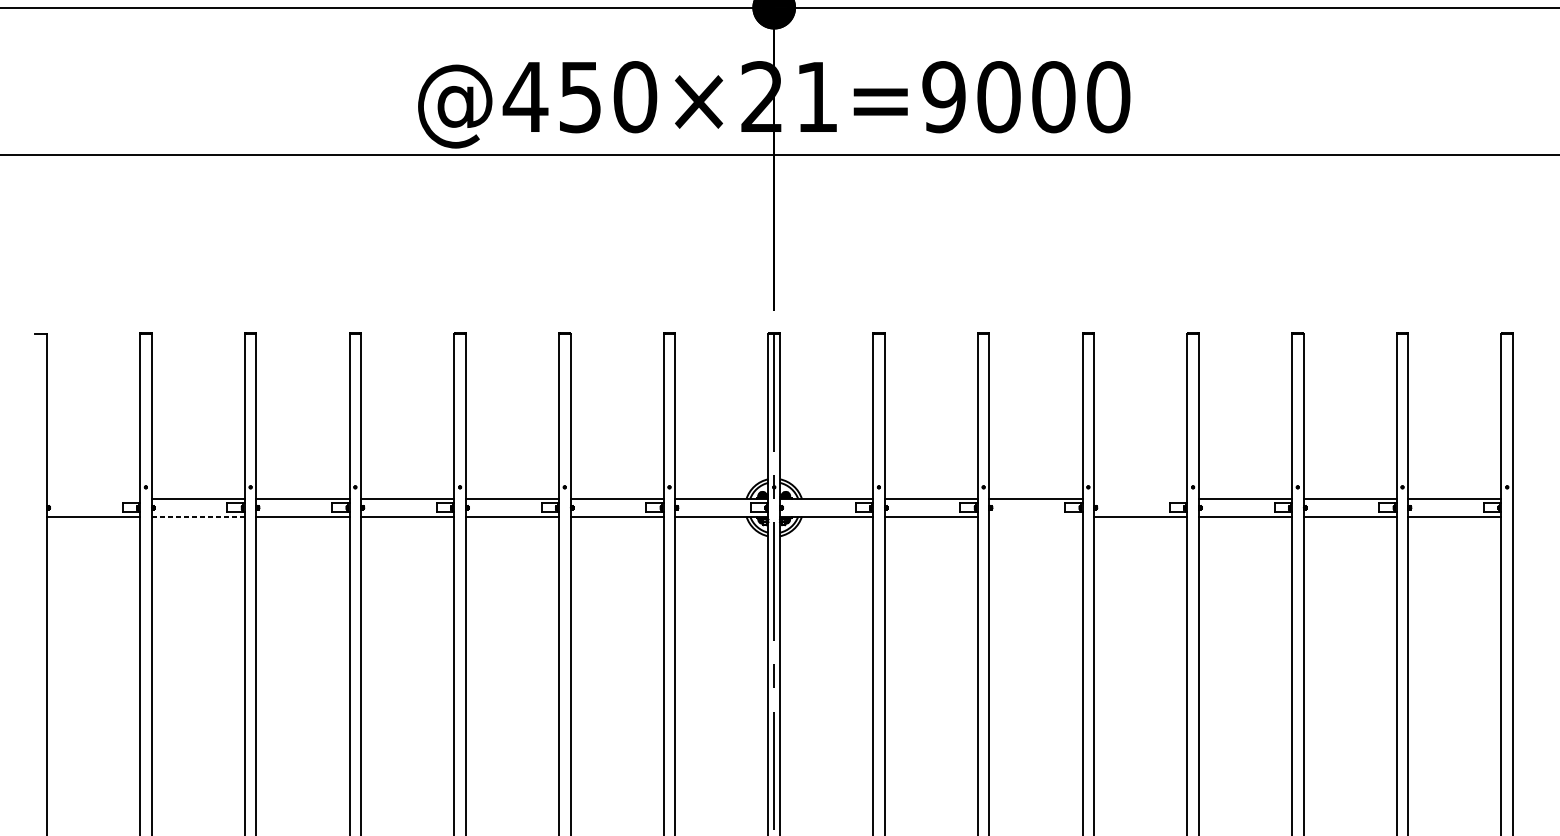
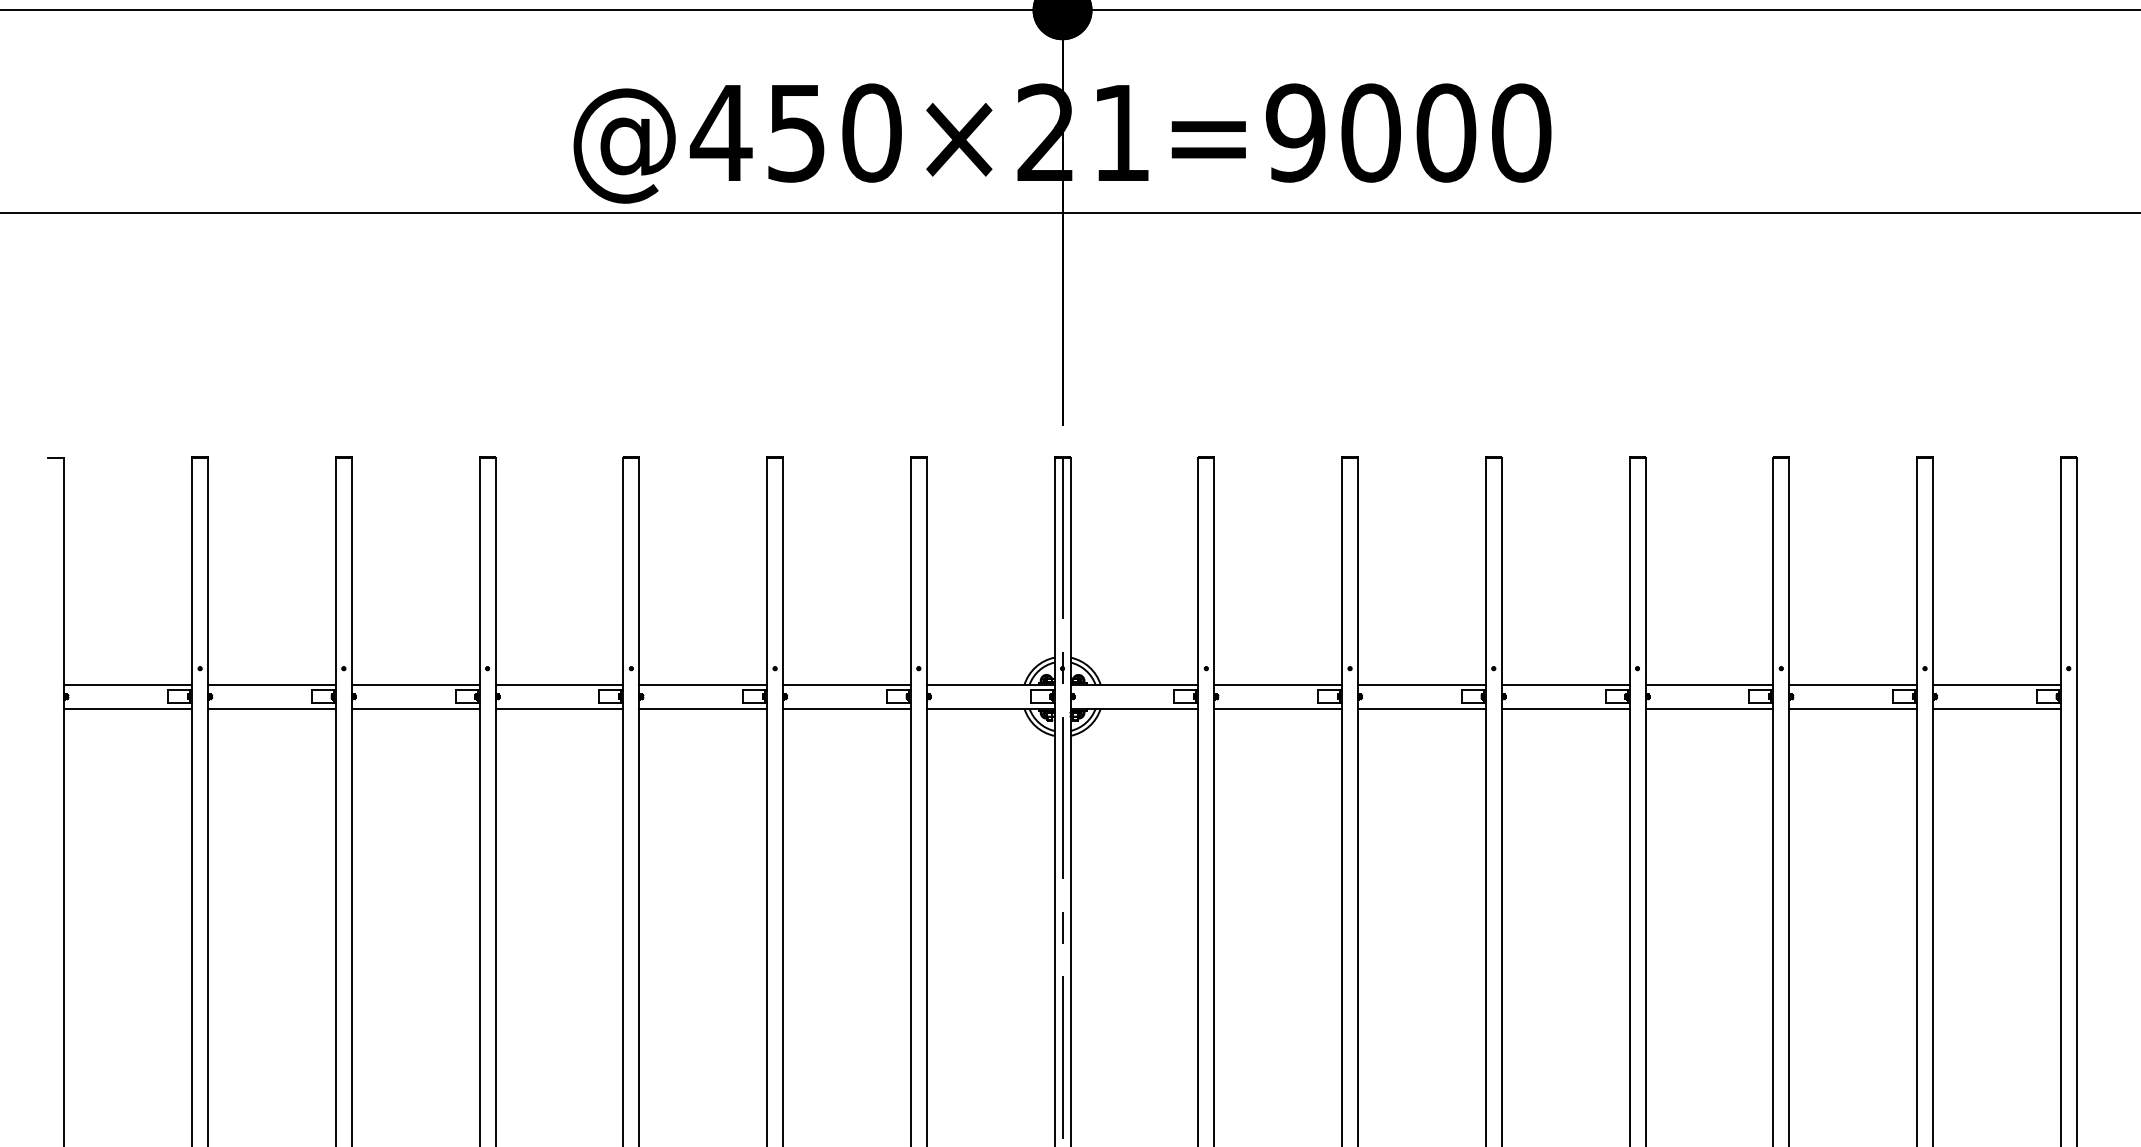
line: (93, 498) -> (128, 684), added
line: (1140, 498) -> (1565, 684), added
line: (198, 516) -> (272, 708), dashed -> solid
line: (1035, 516) -> (1421, 708), added

